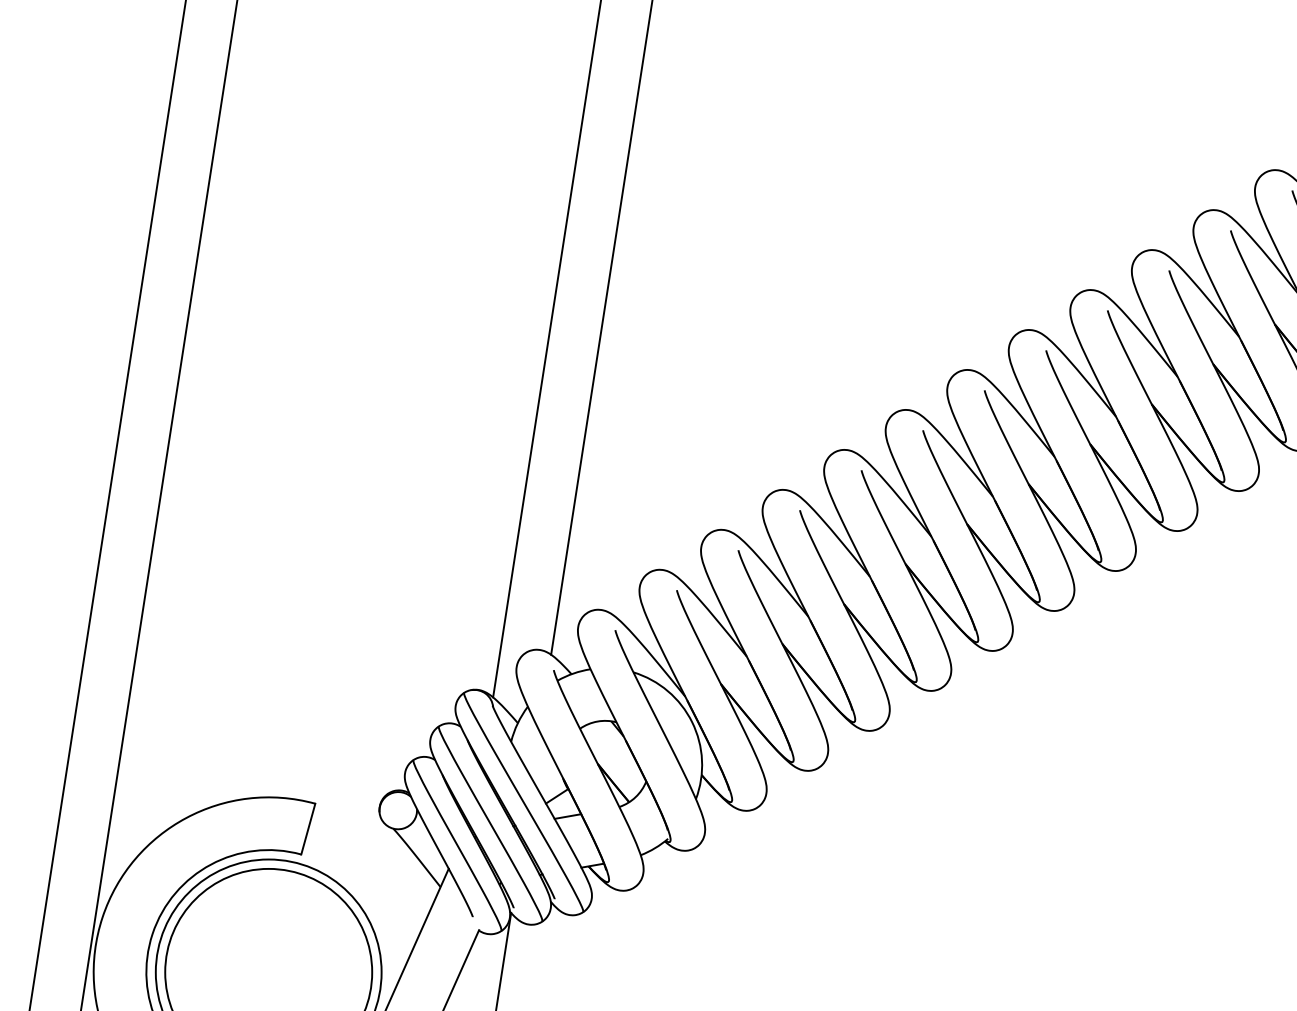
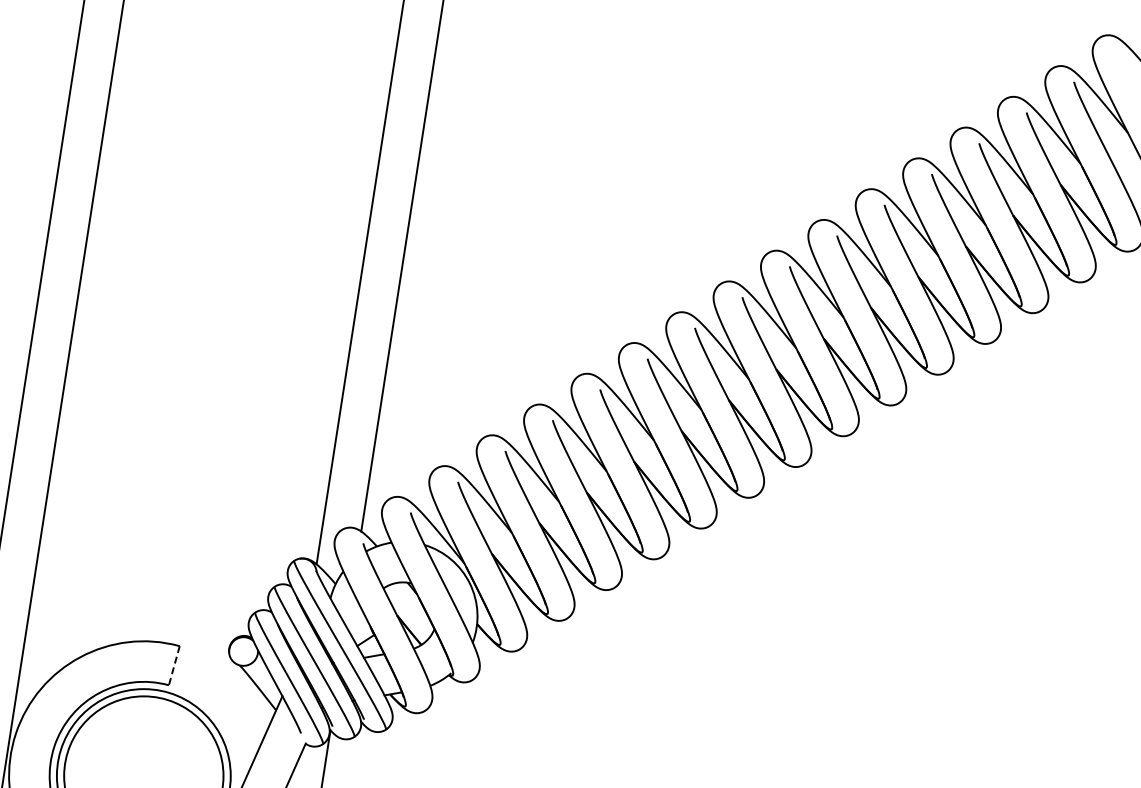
line: (308, 830) -> (174, 666), solid -> dashed

